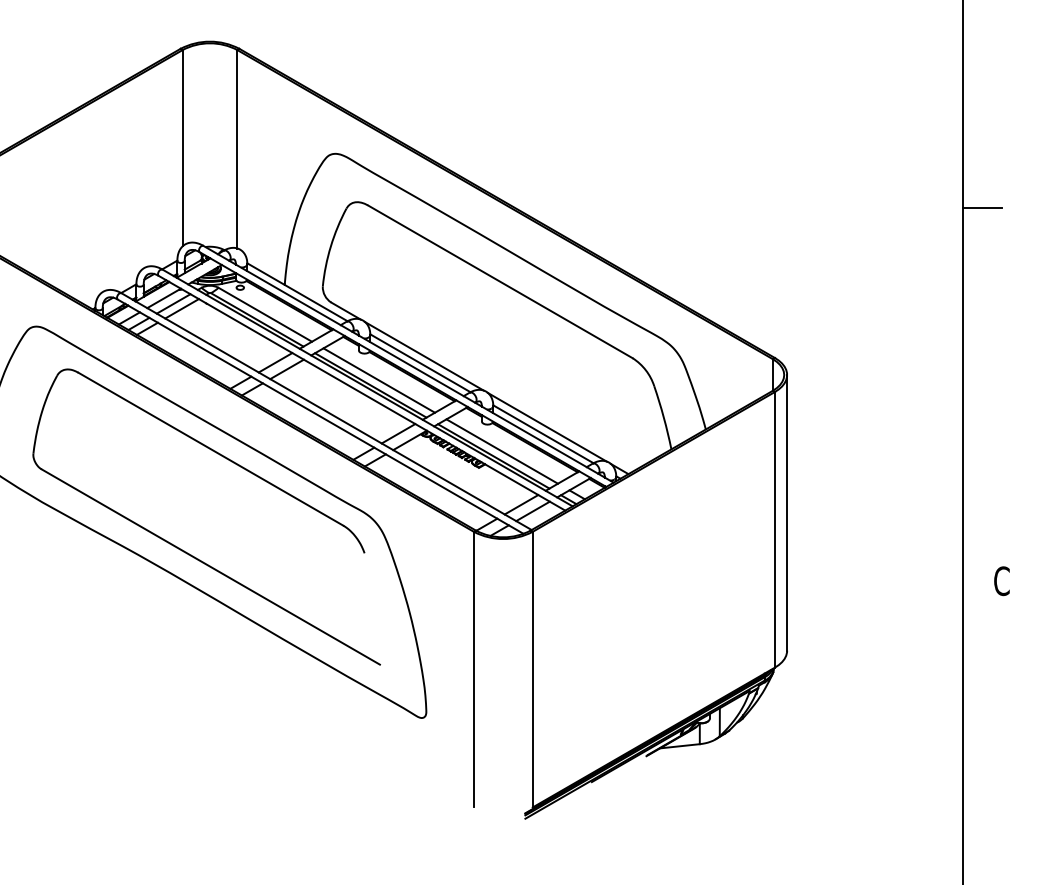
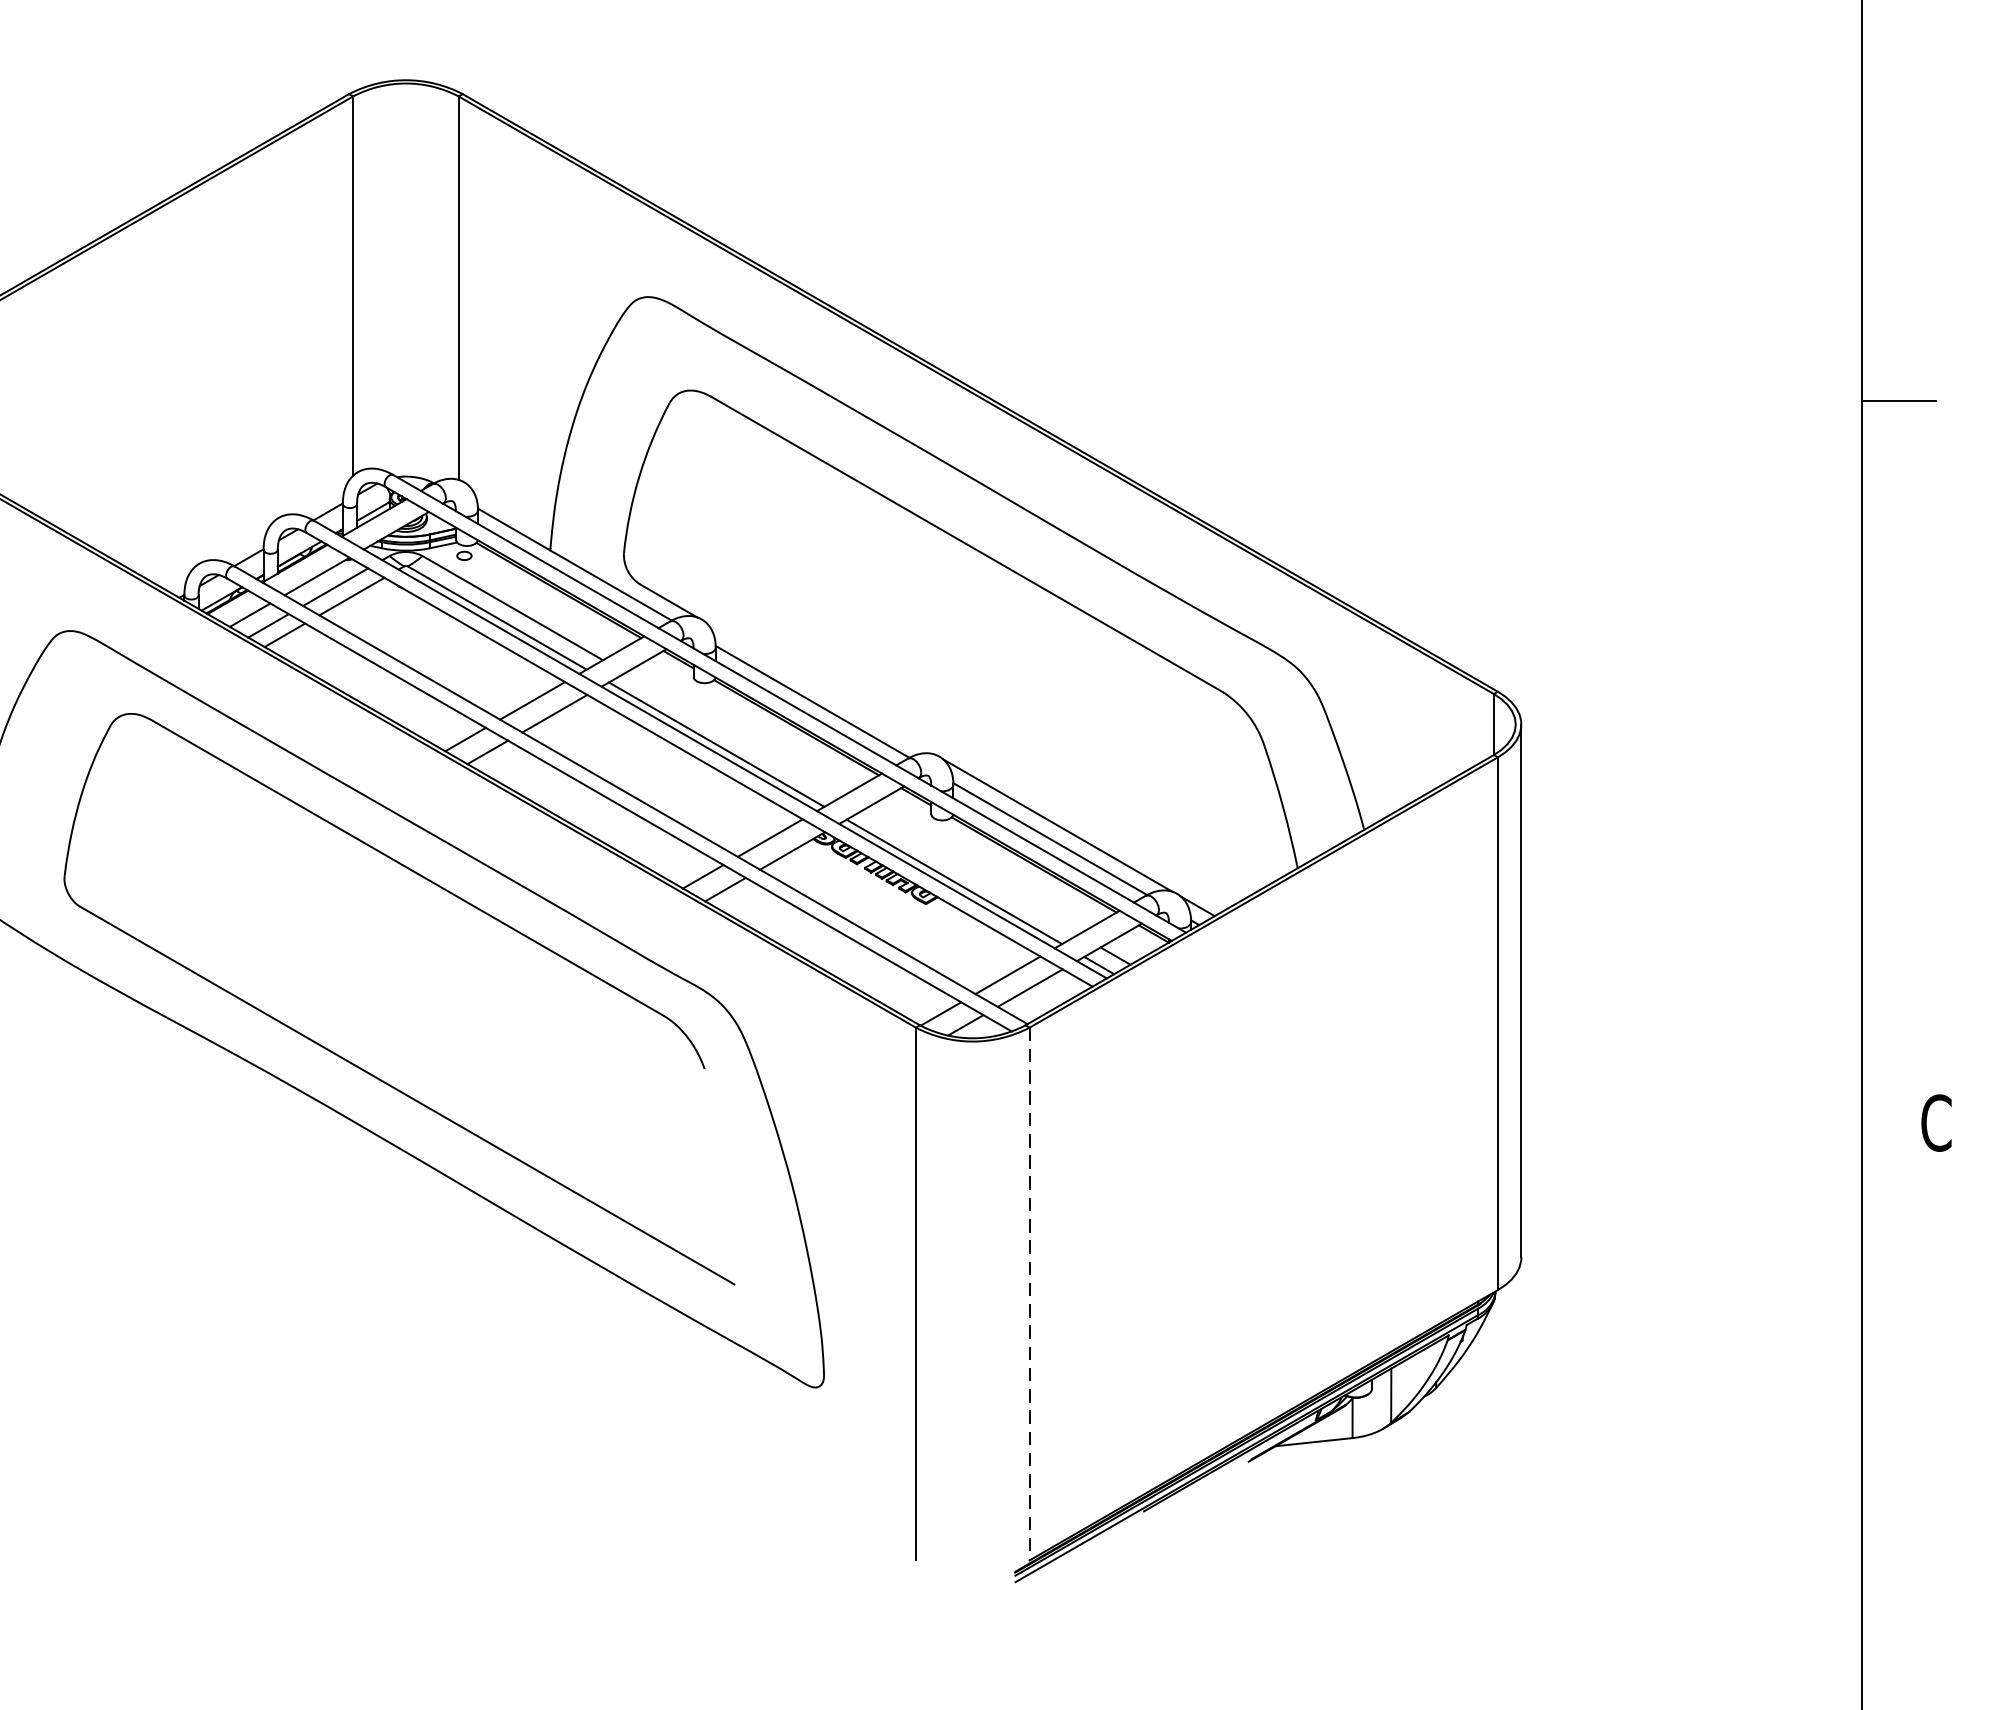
line: (423, 355) -> (818, 686), removed
line: (378, 380) -> (731, 735), removed
line: (501, 451) -> (969, 872), removed
line: (532, 669) -> (1029, 1293), solid -> dashed

